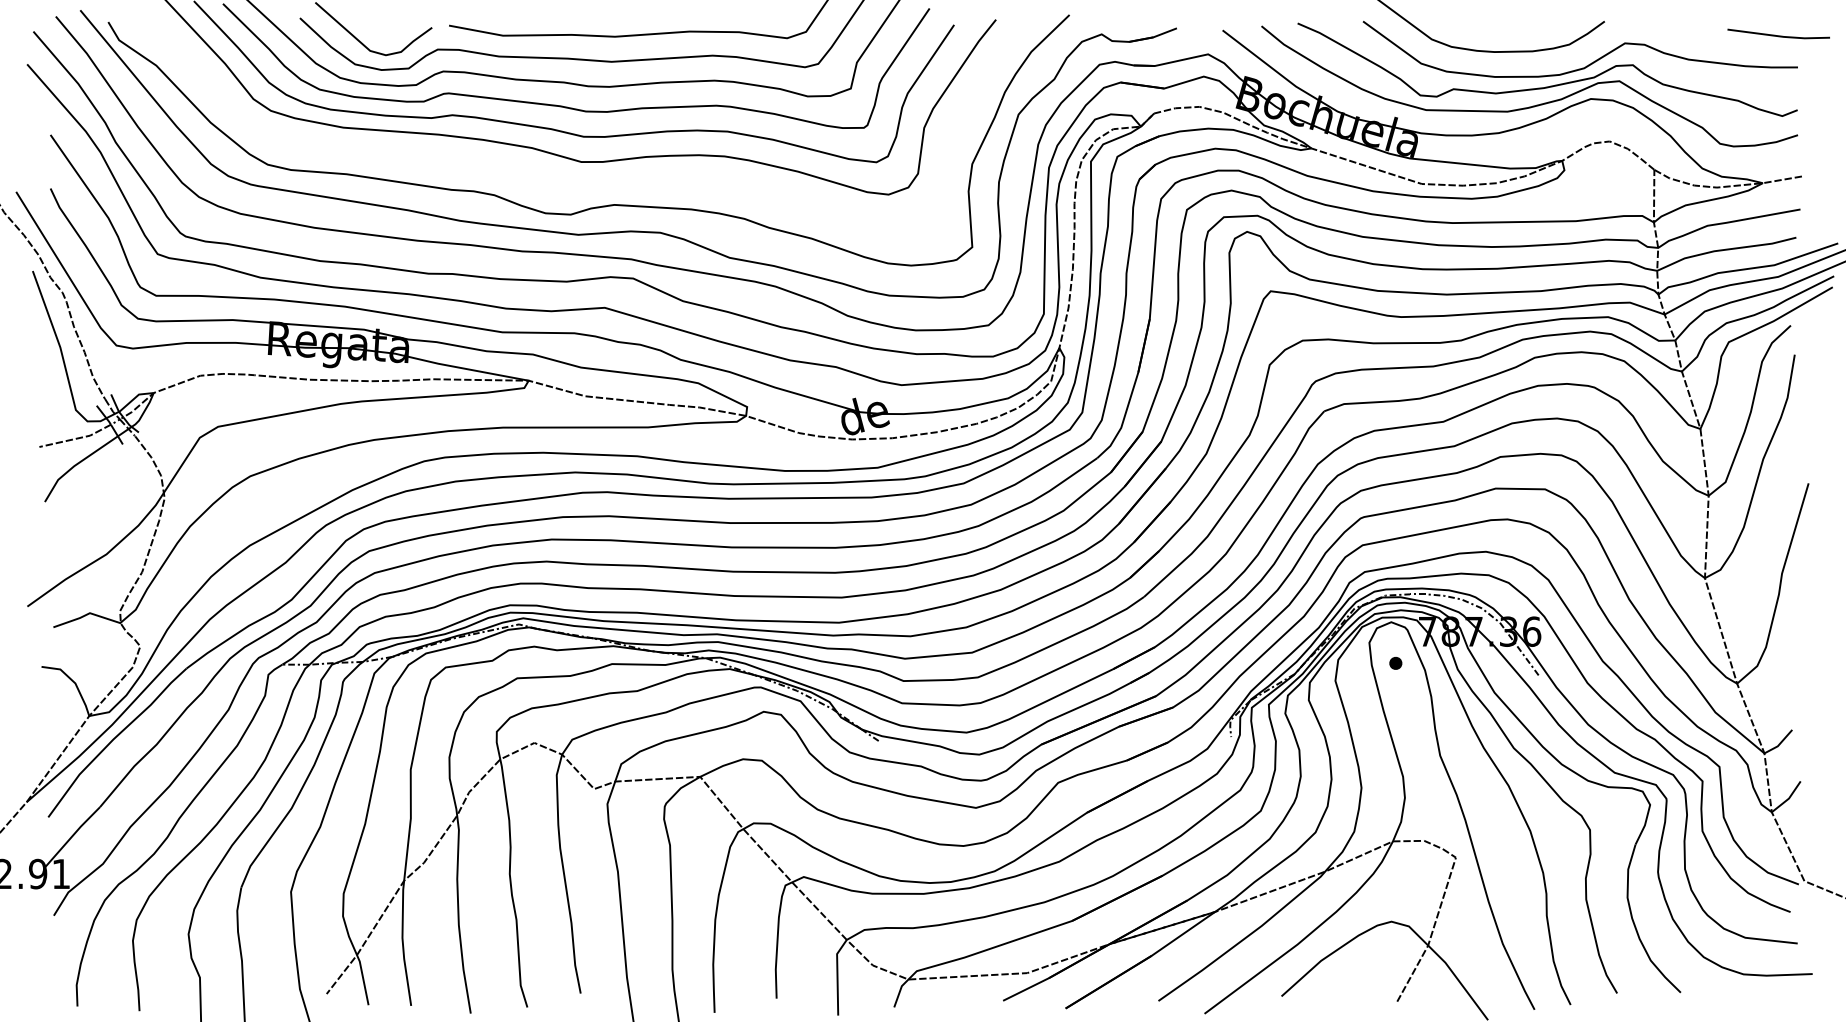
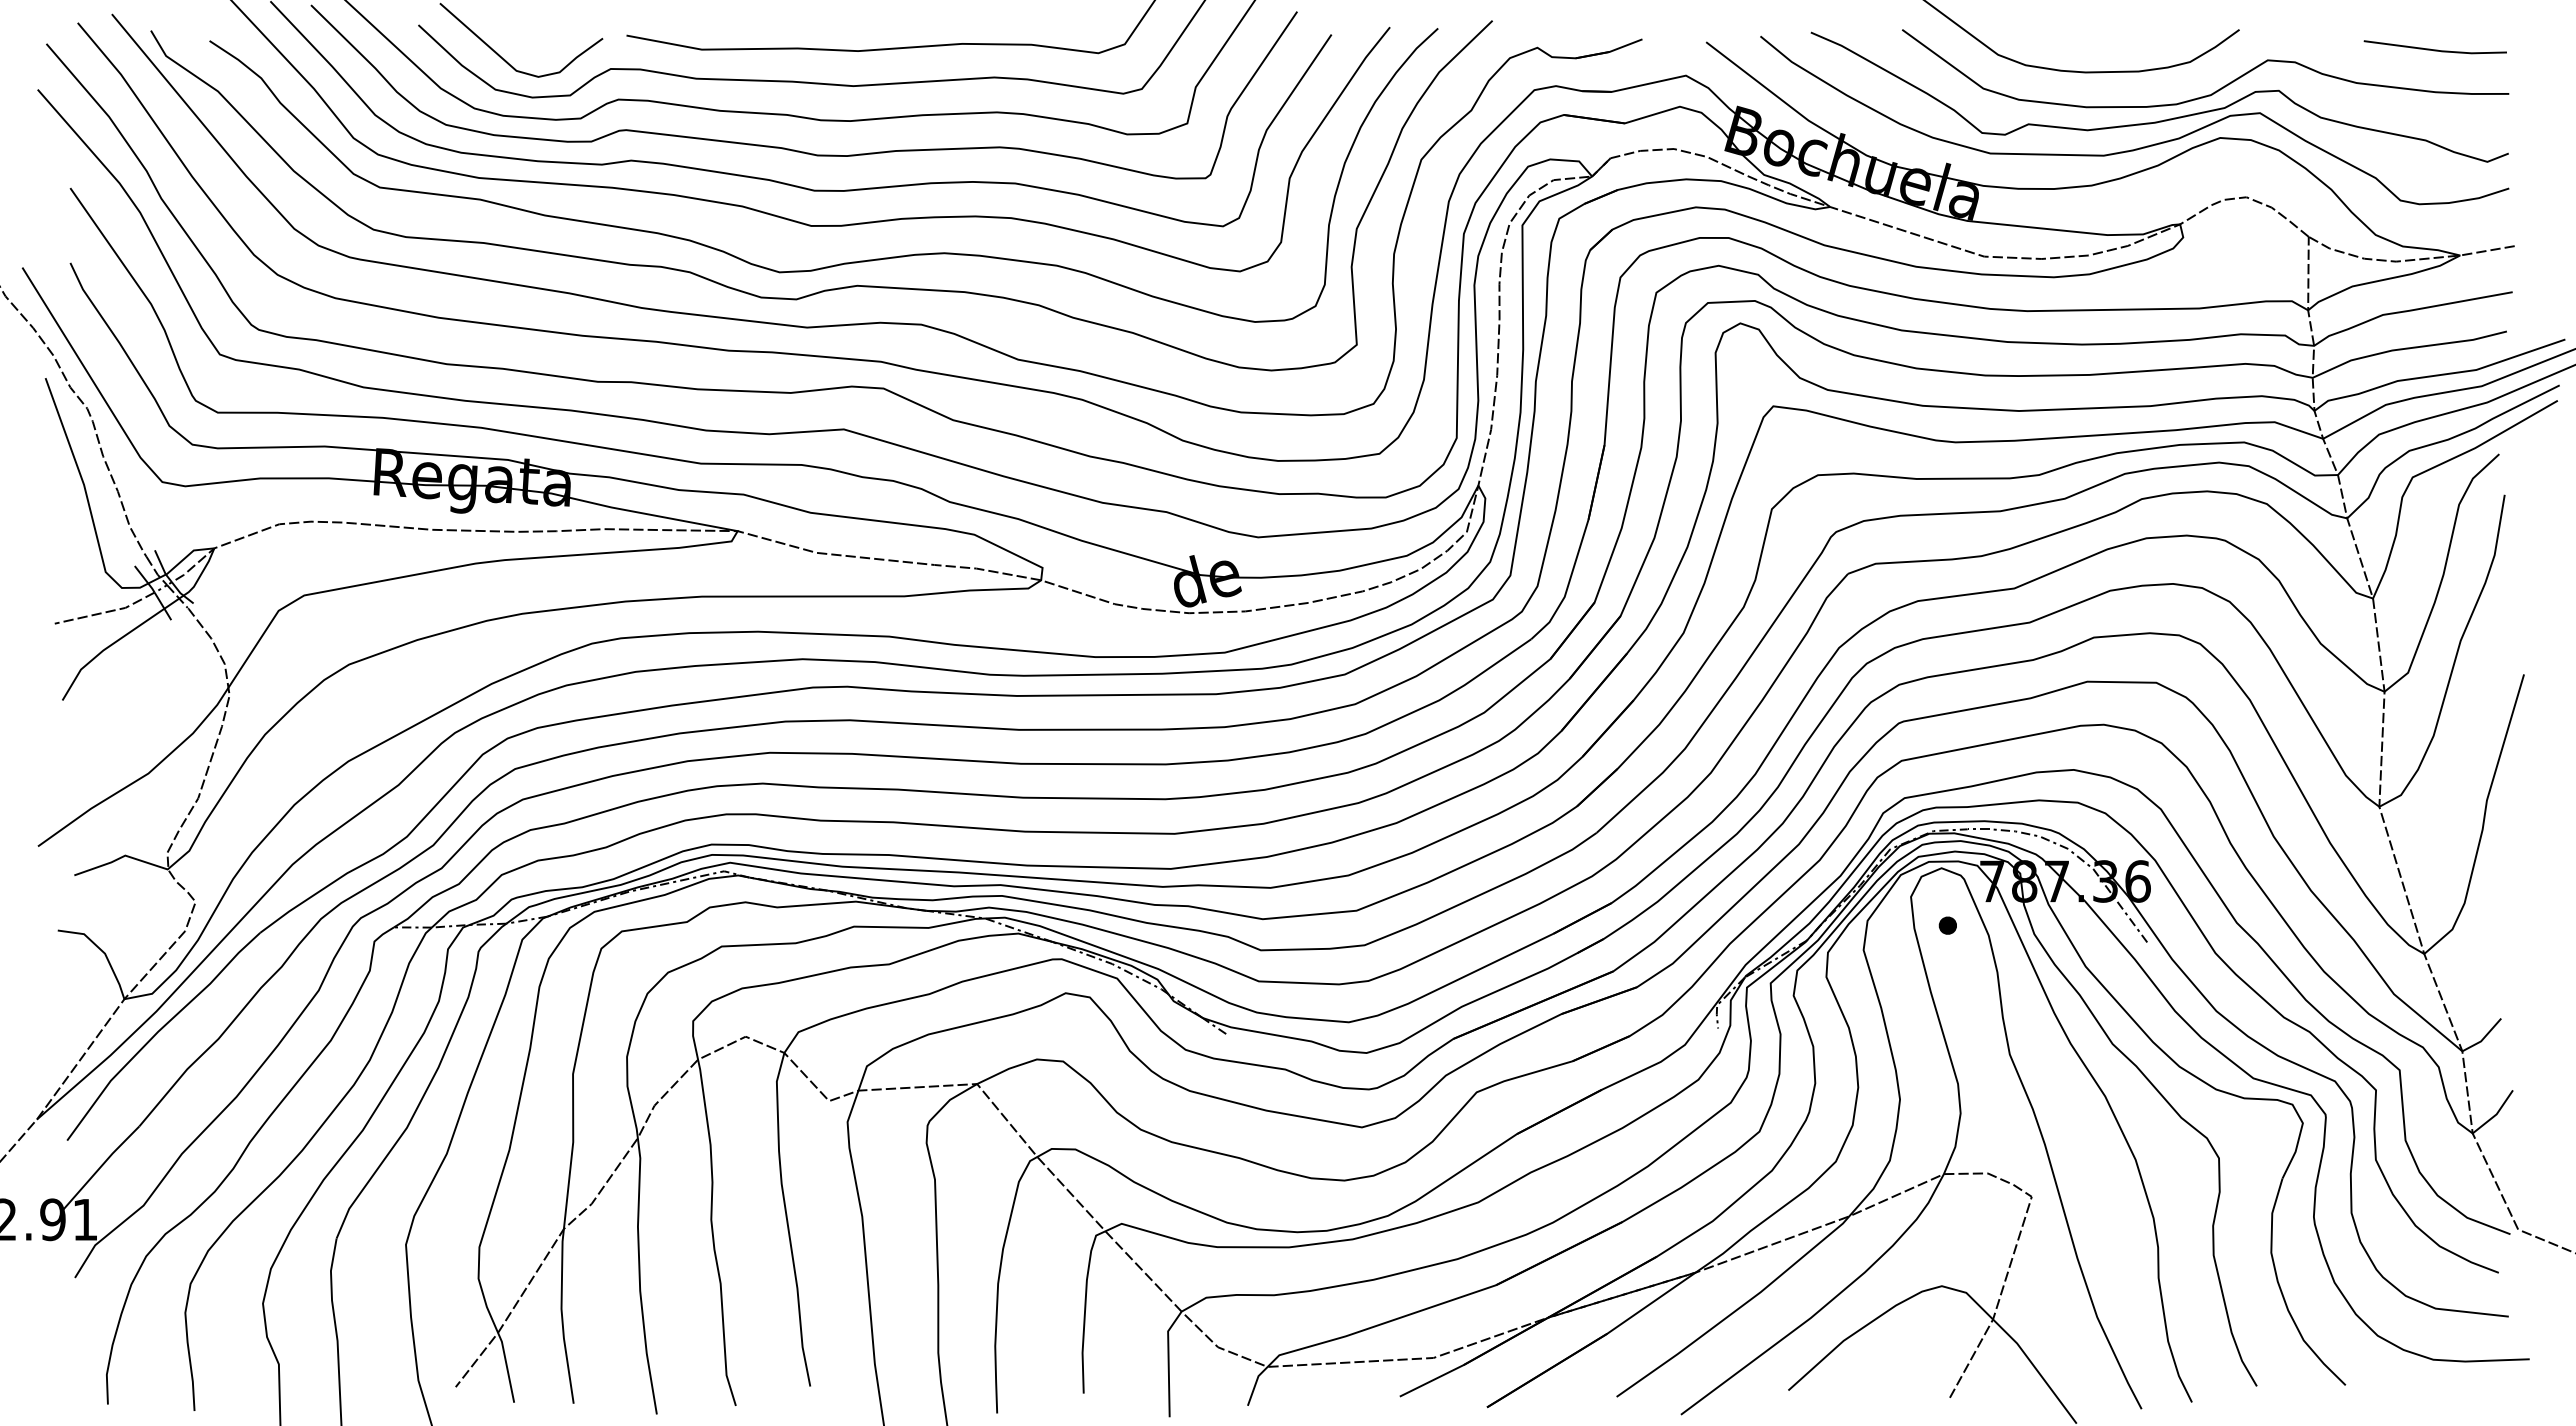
line: (1778, 35) -> (2434, 49), moved
curve: (601, 188) -> (839, 263), added

